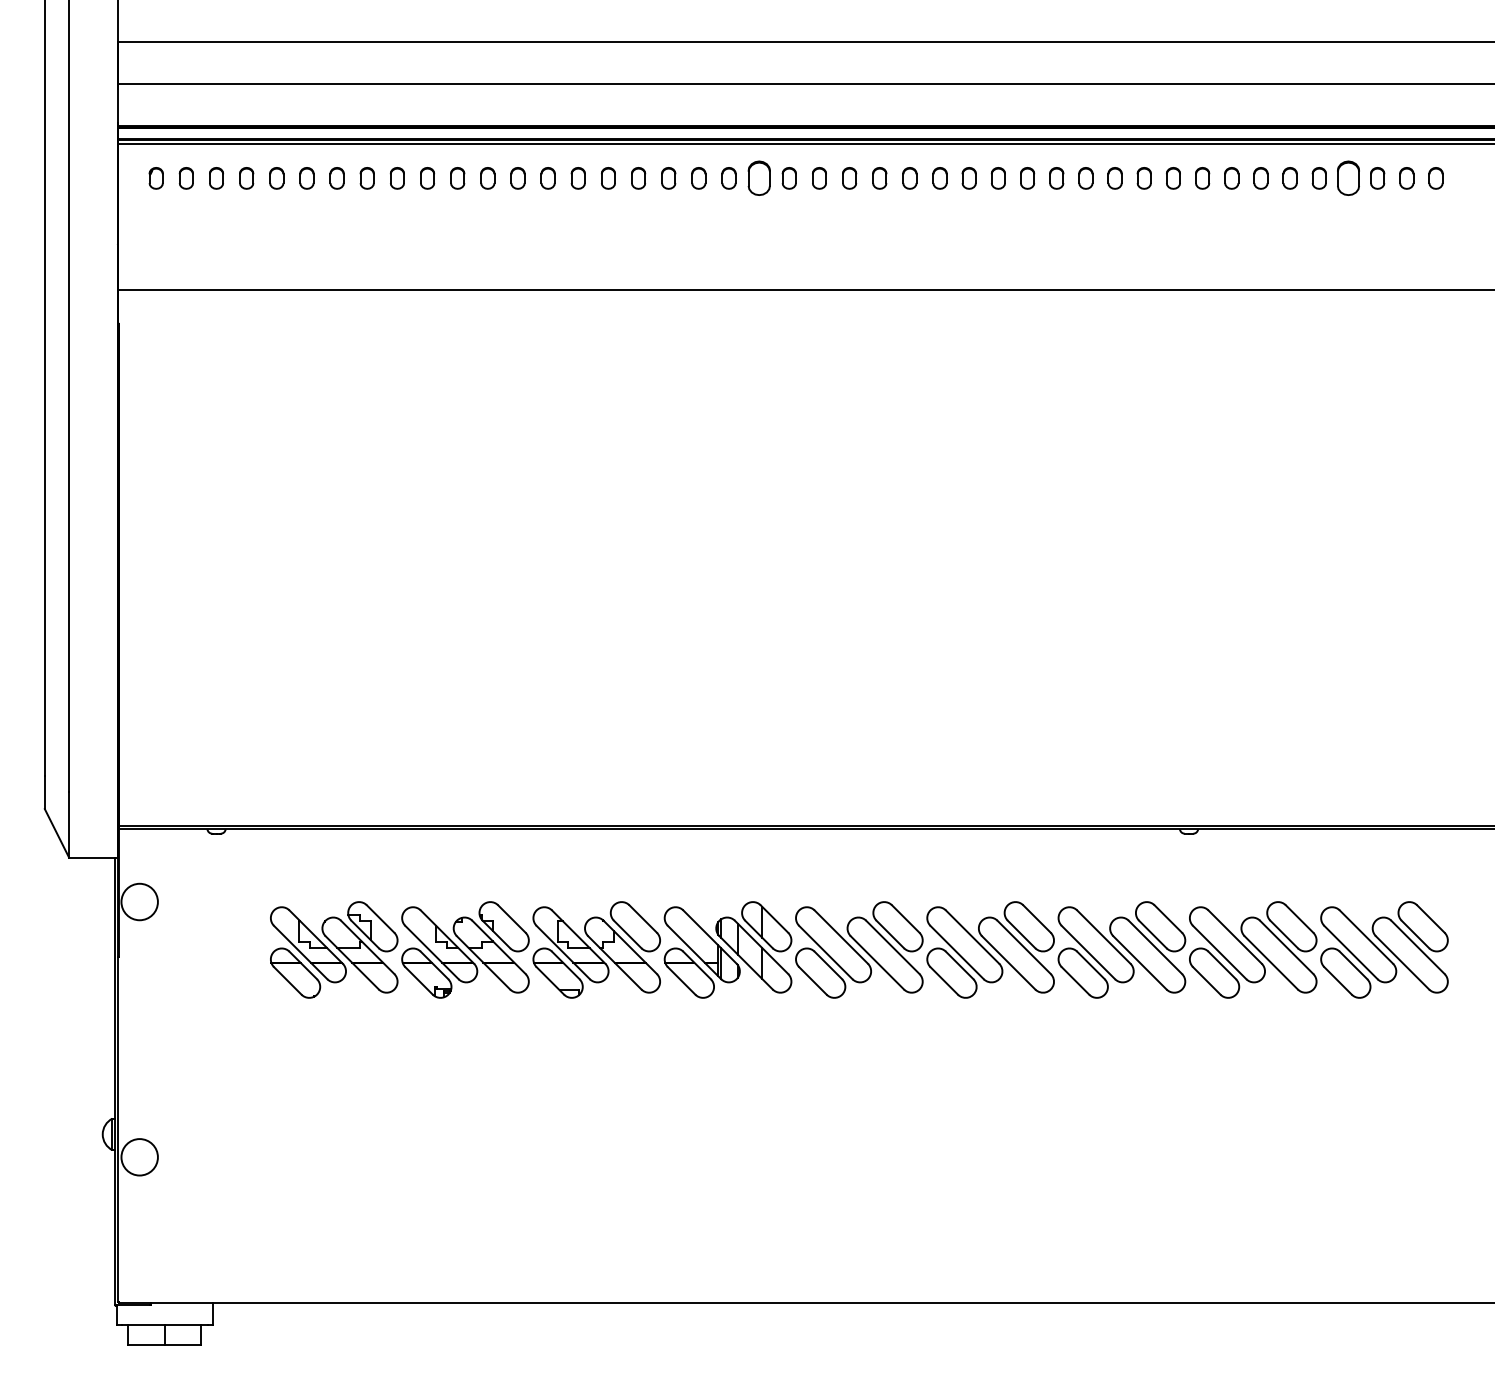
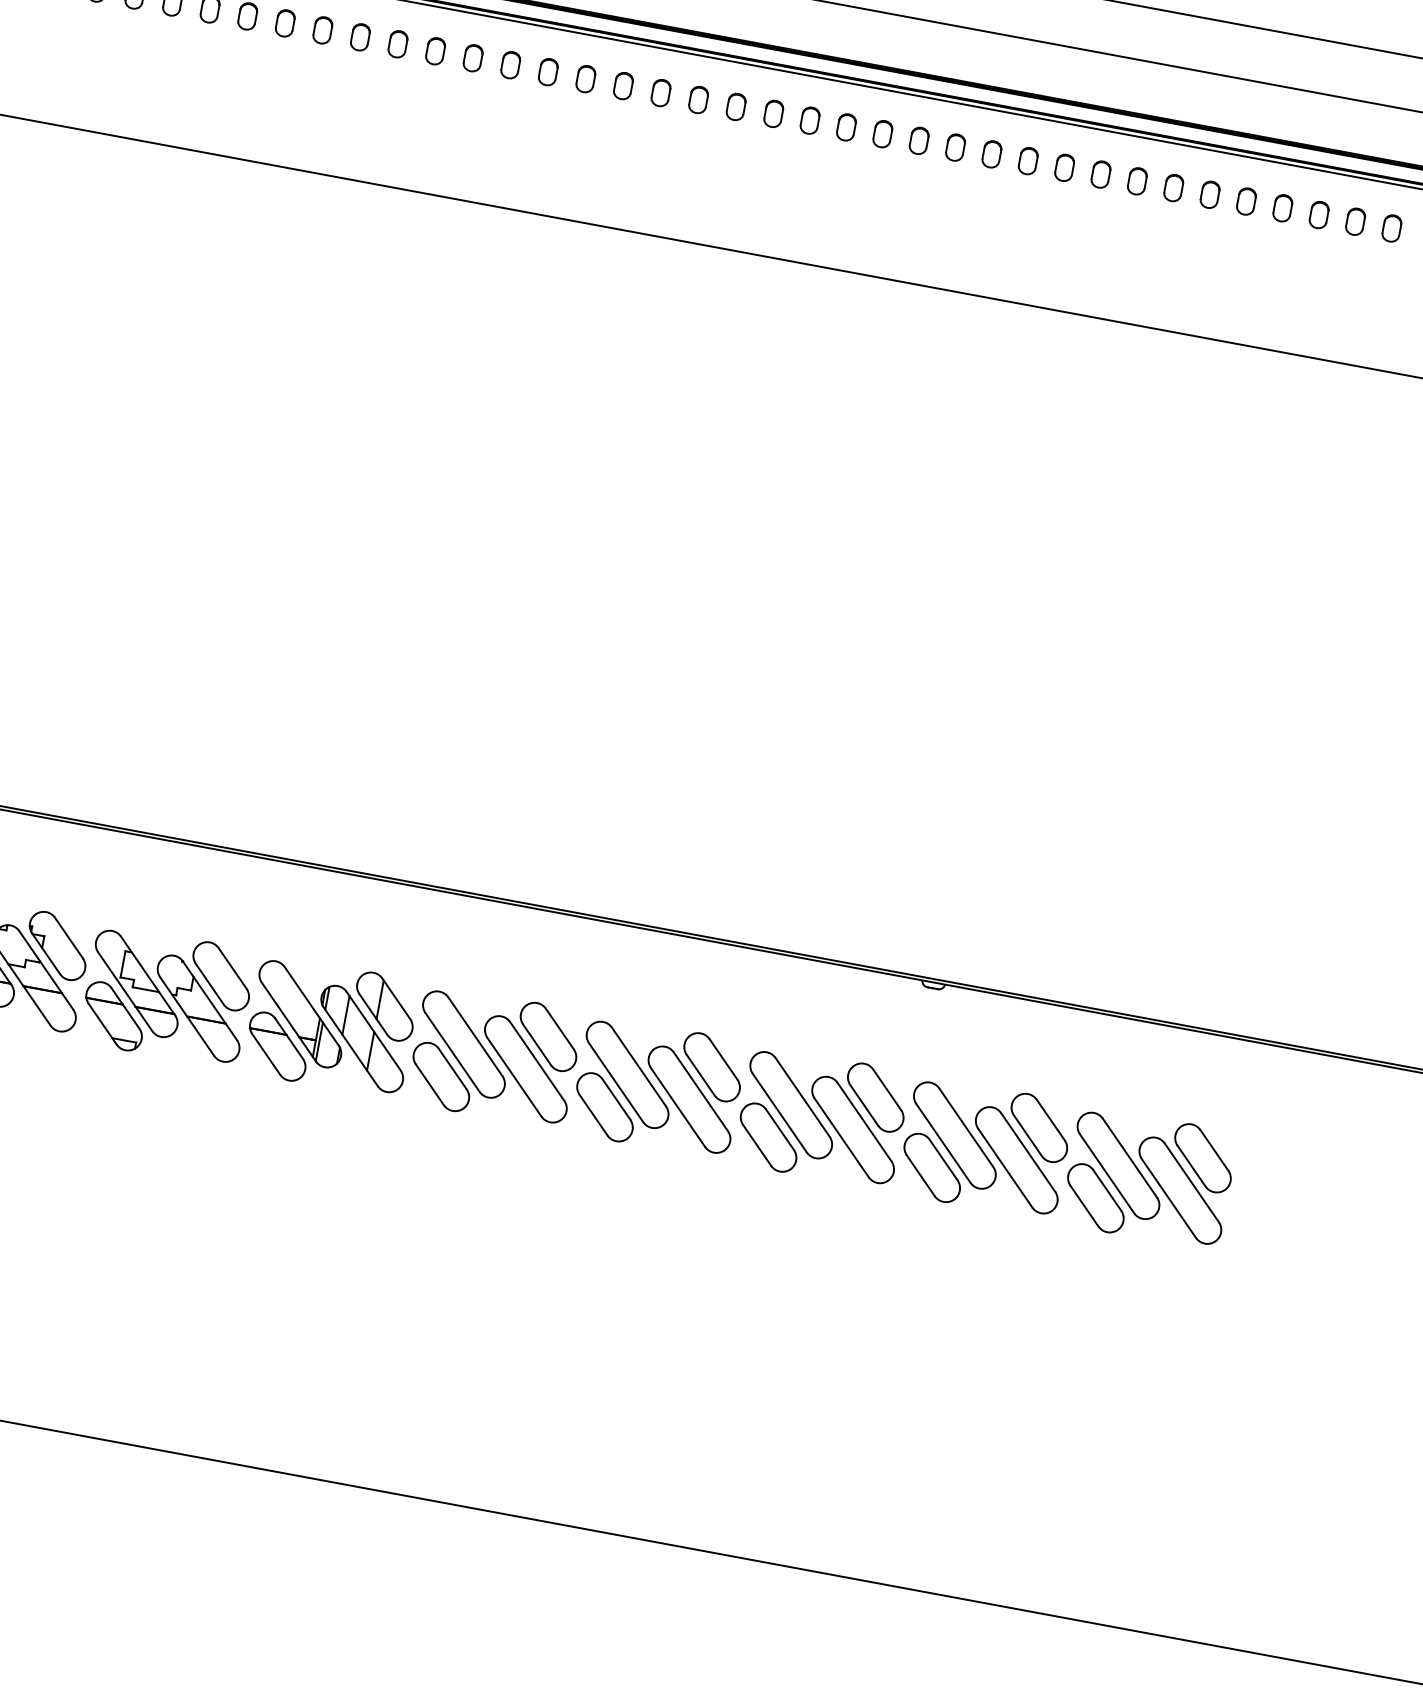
part: (758, 178) -> (547, 72), size x0.62
part: (1348, 178) -> (1282, 208), size x0.62

